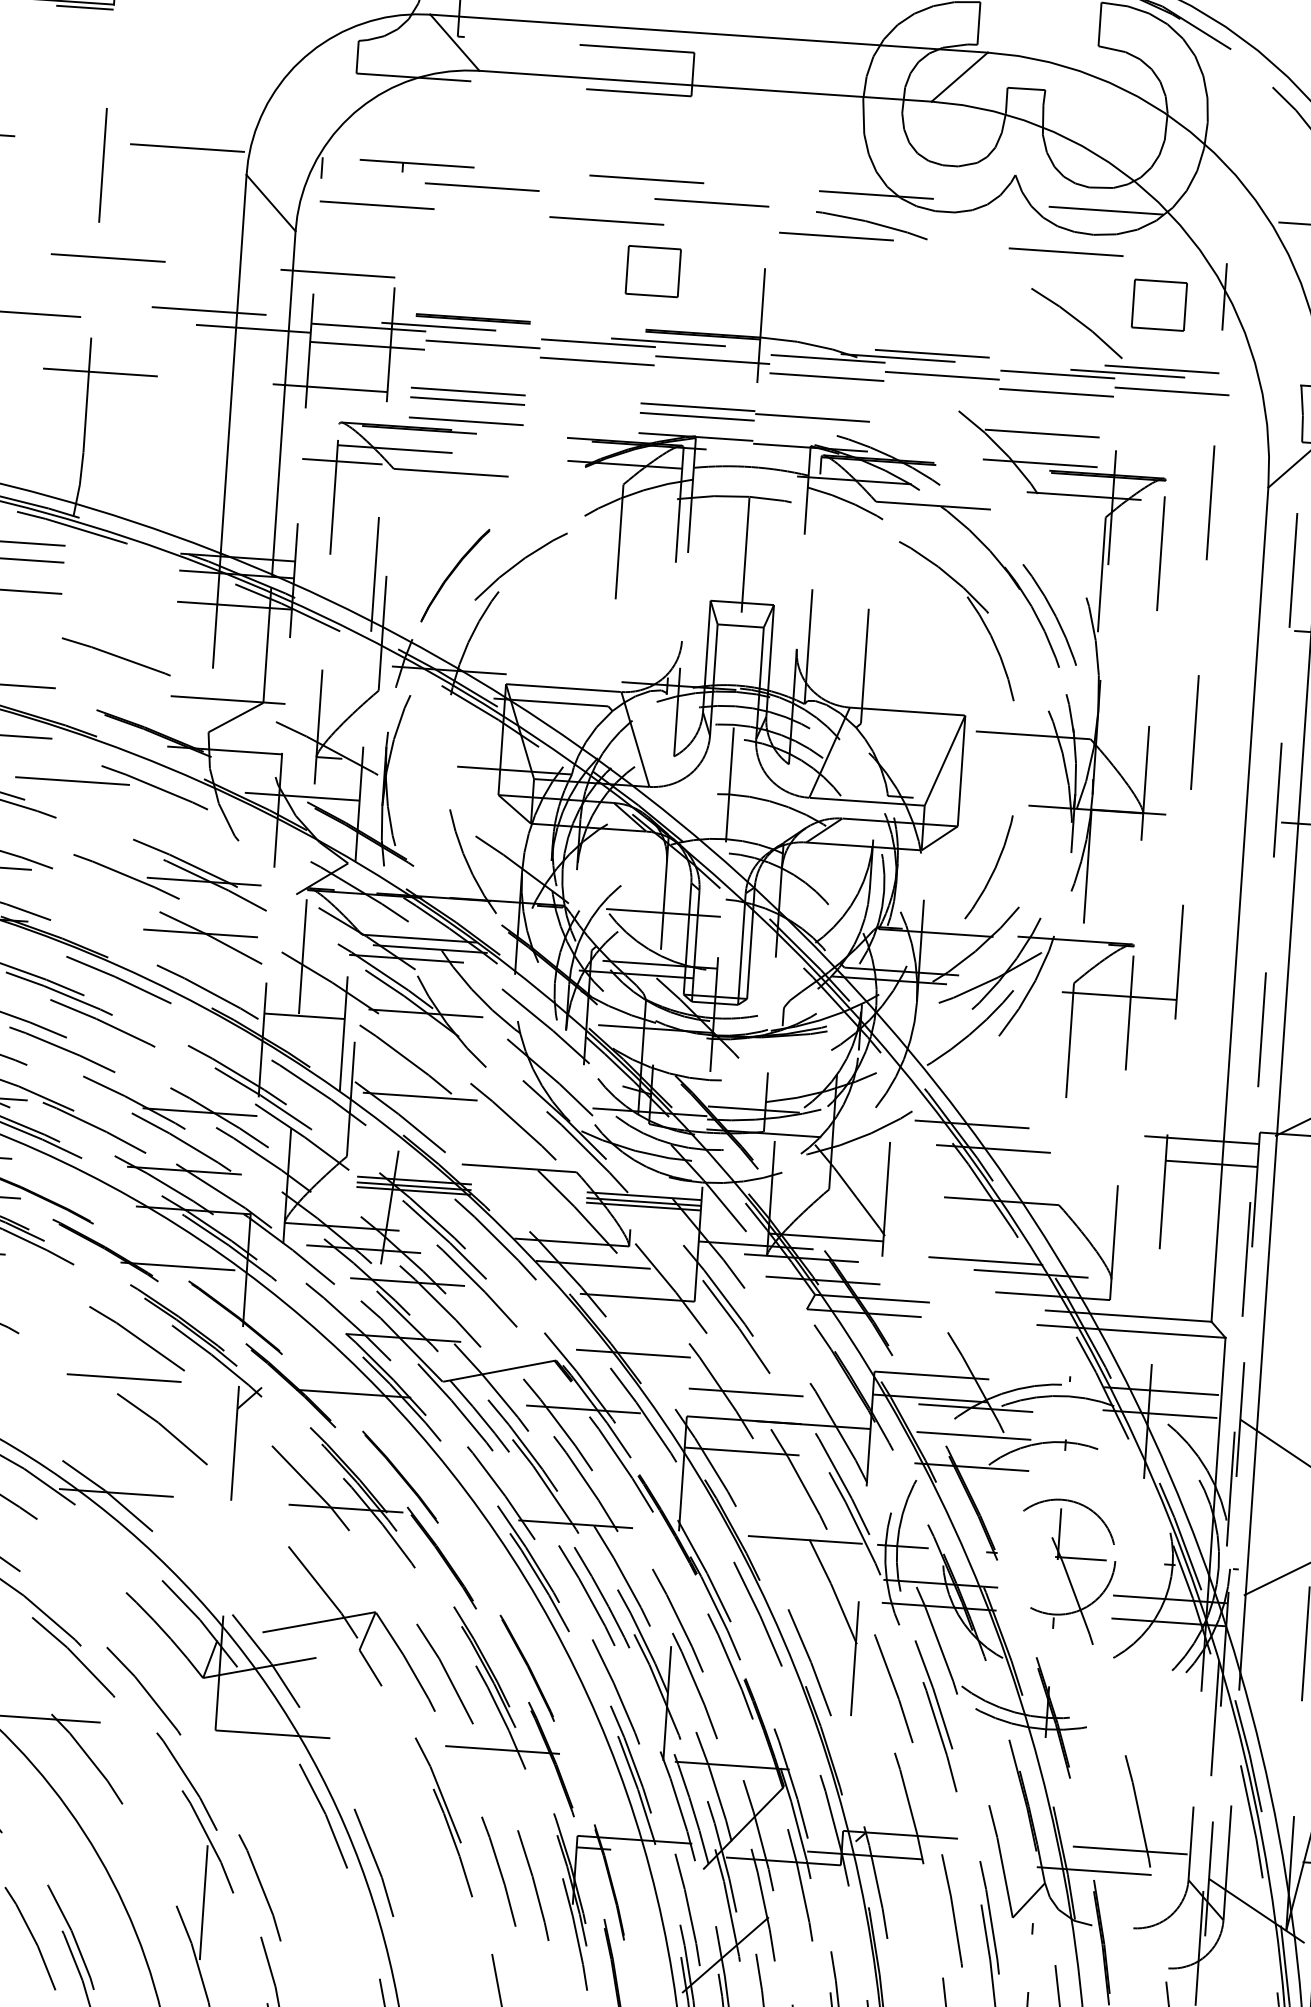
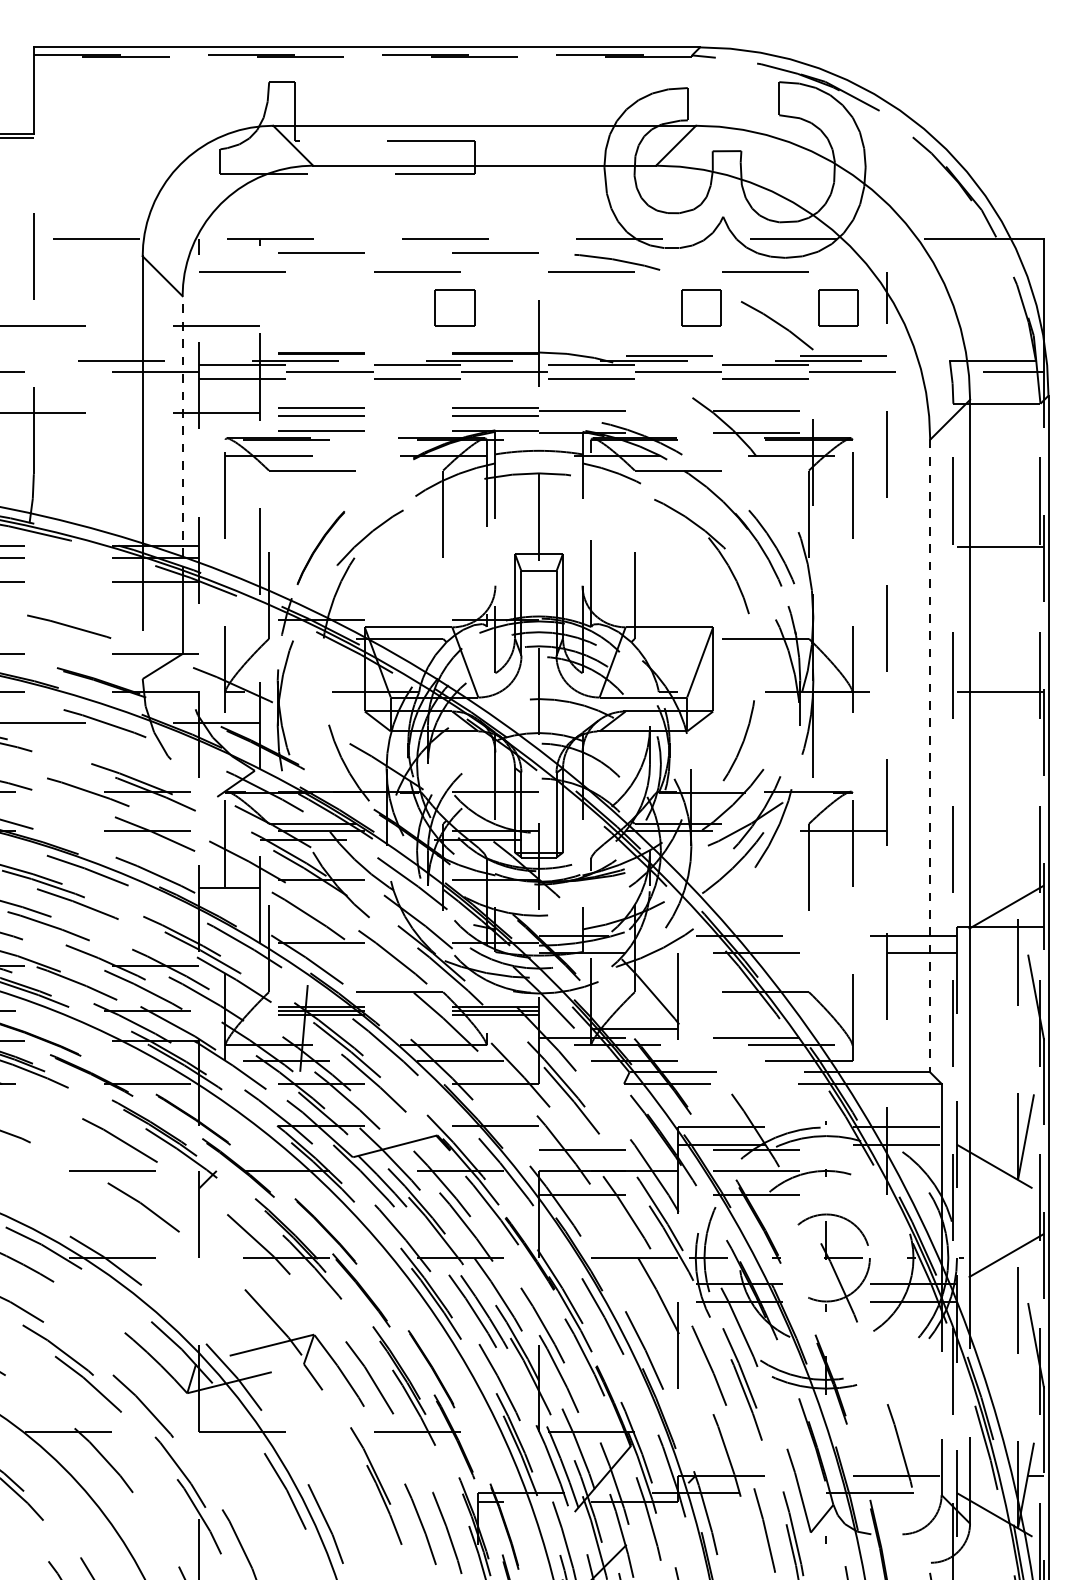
part: (978, 292) -> (701, 307), added
line: (283, 402) -> (182, 426), solid -> dashed
line: (342, 461) -> (229, 467), removed
line: (1240, 905) -> (930, 756), solid -> dashed

